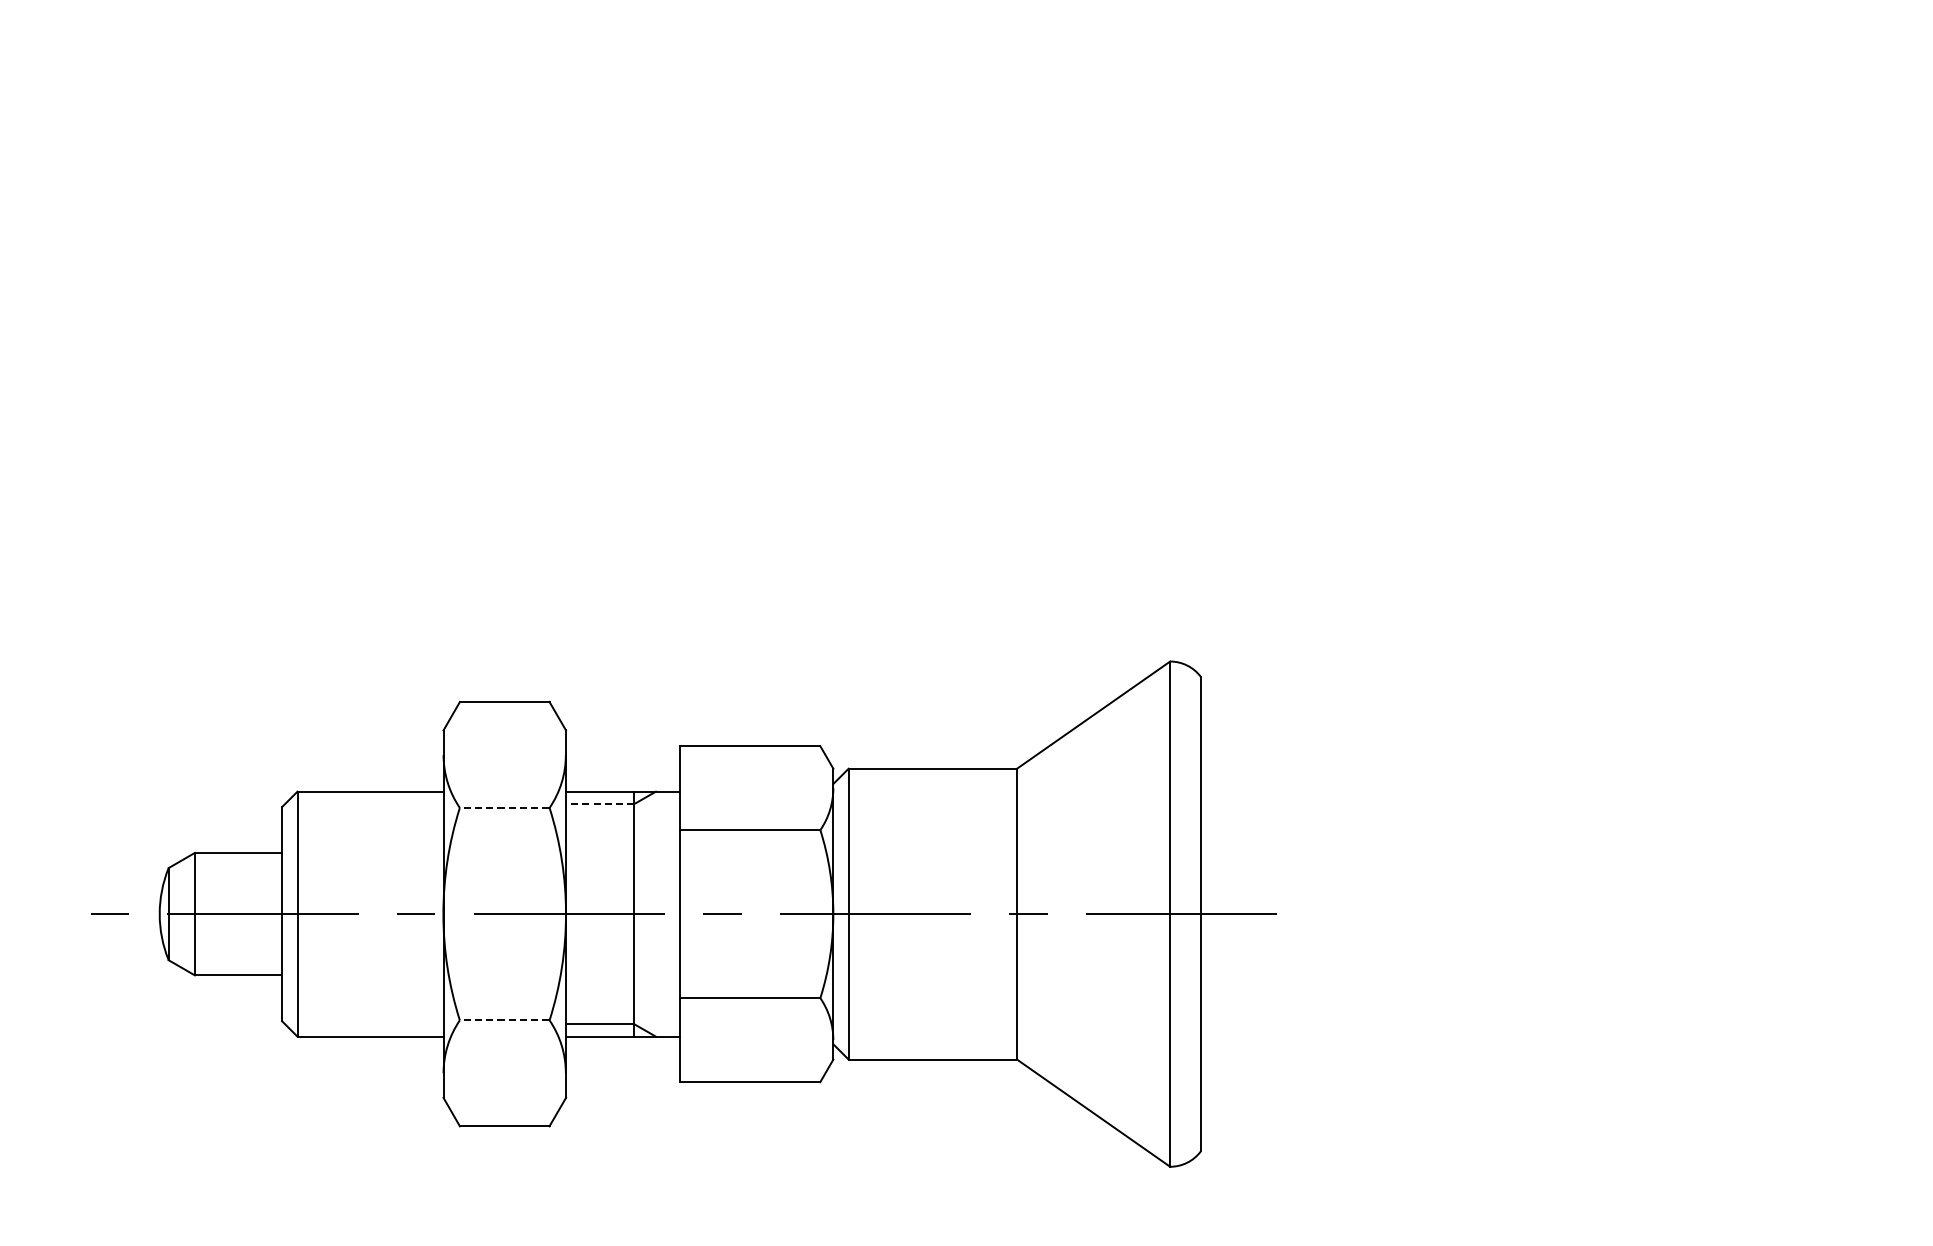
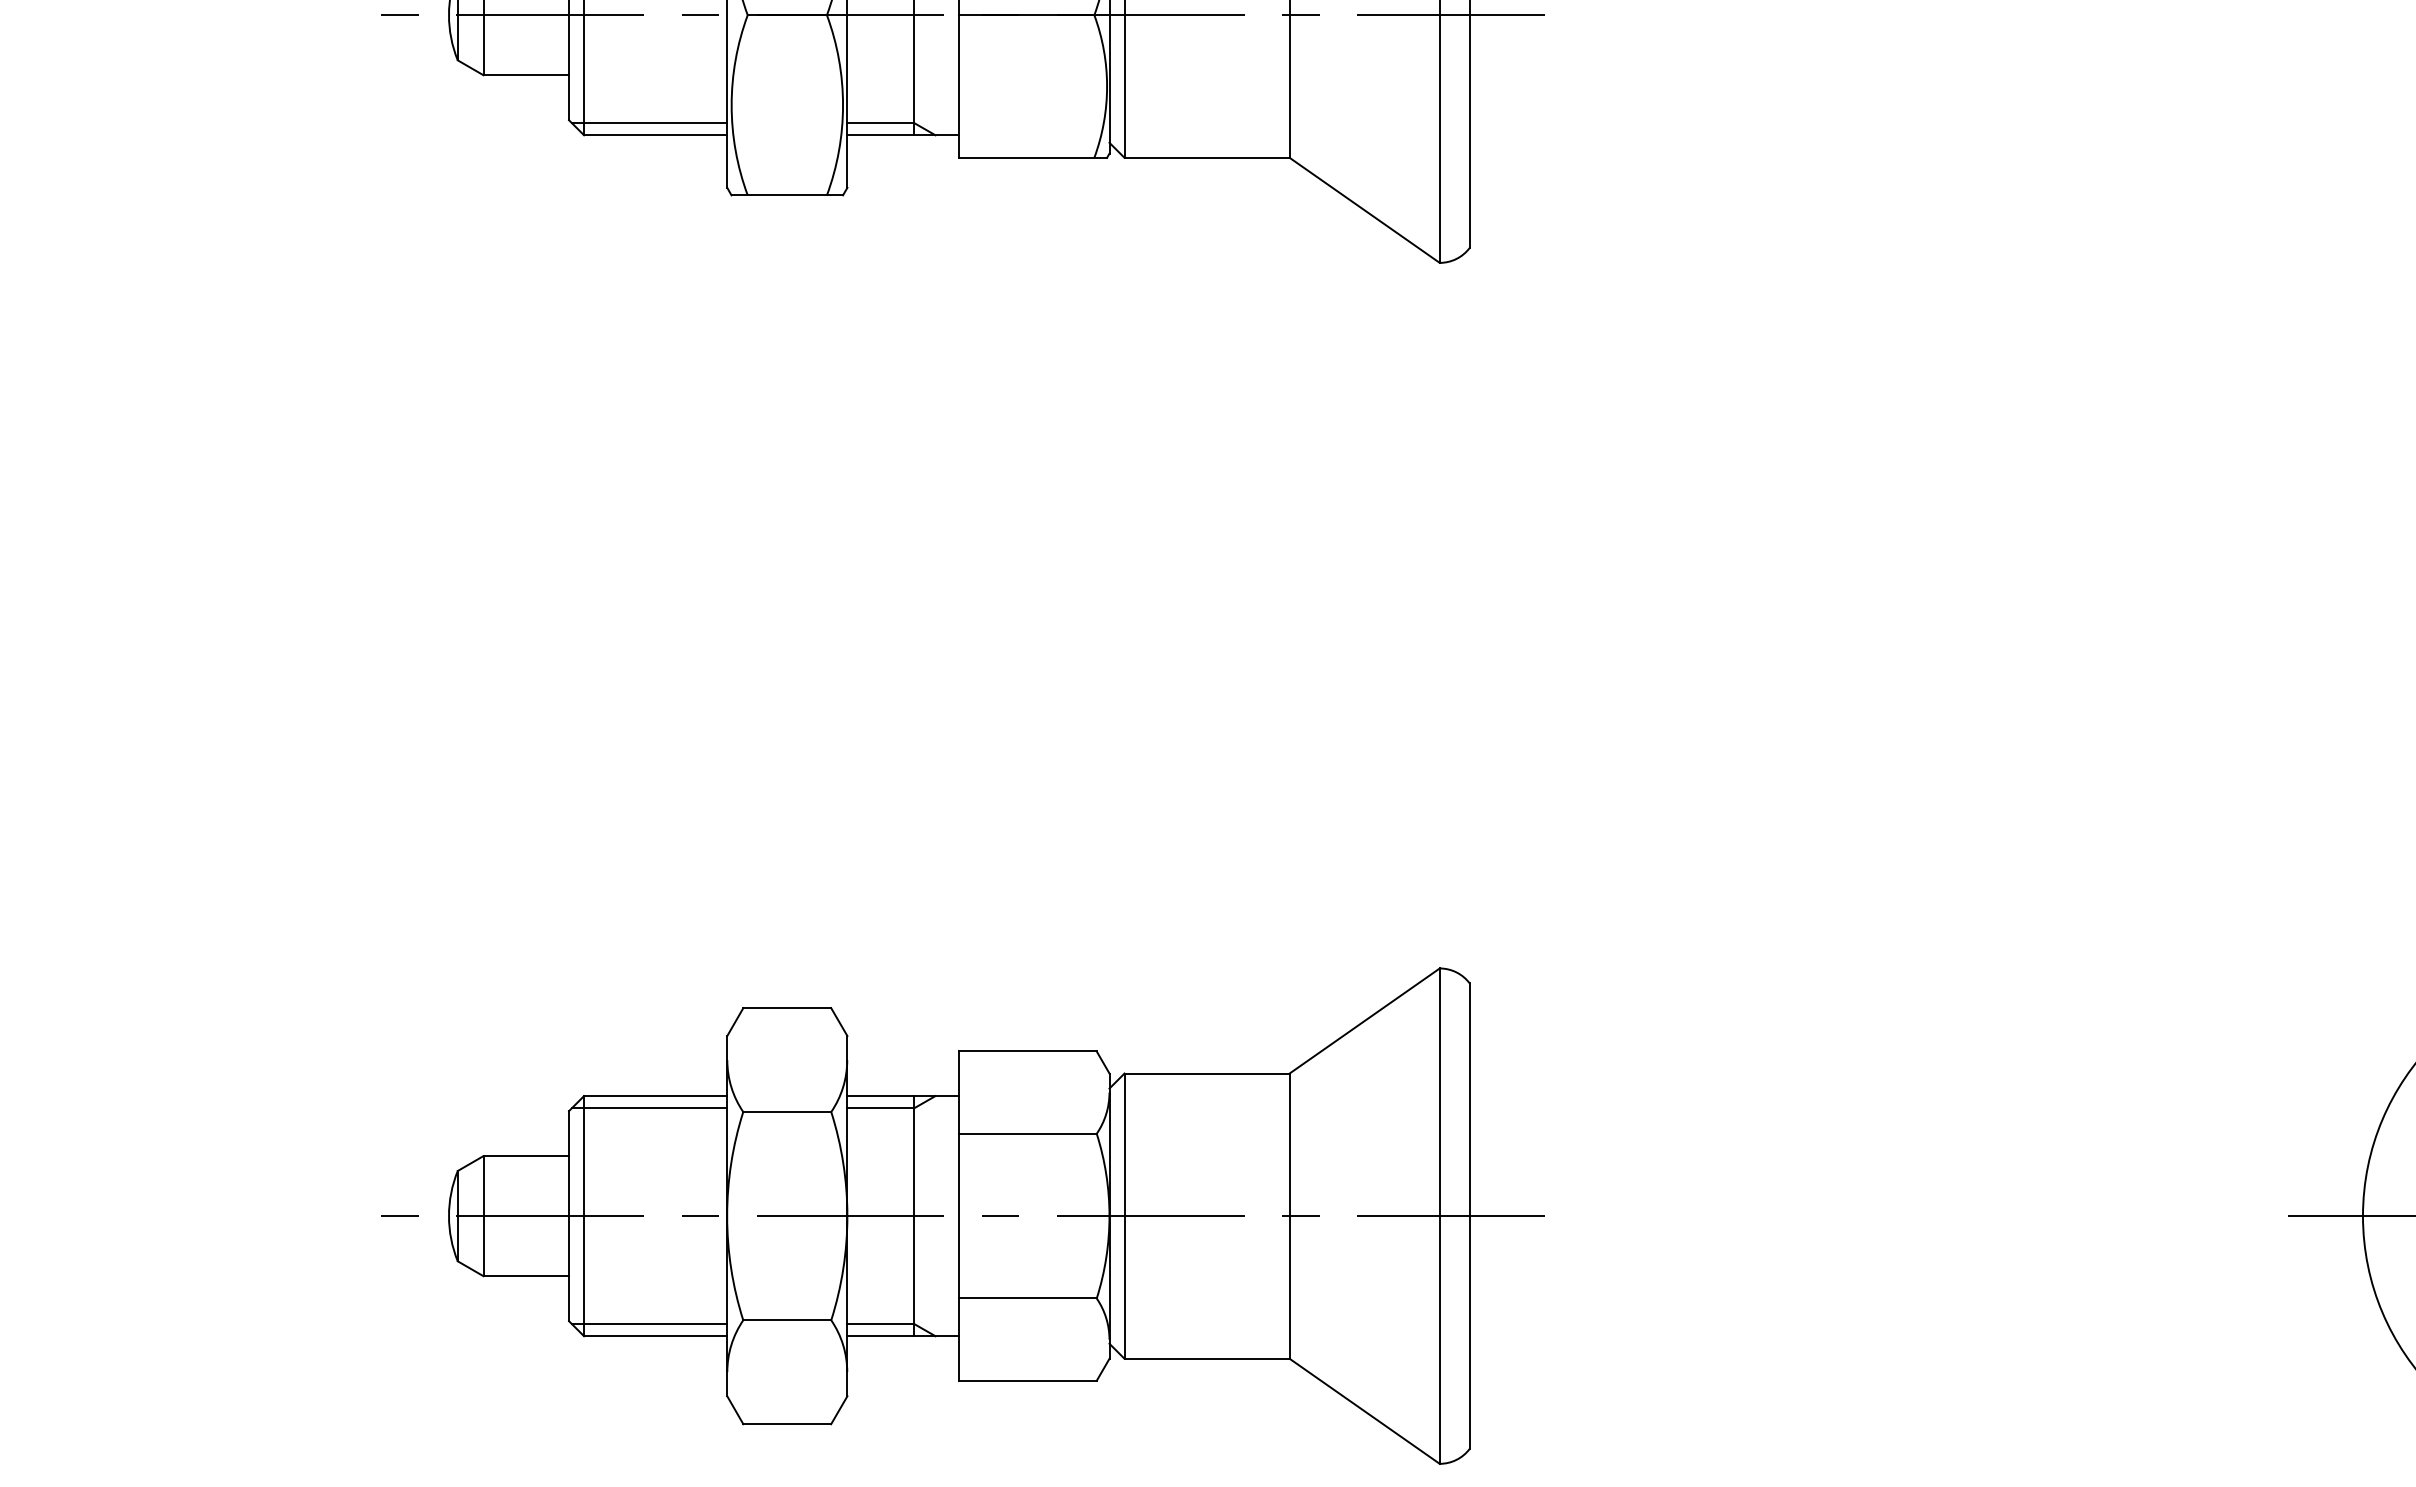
line: (364, 804) -> (649, 1108), added
line: (599, 804) -> (880, 1108), dashed -> solid
line: (504, 808) -> (787, 1112), dashed -> solid
line: (504, 1020) -> (787, 1320), dashed -> solid
line: (364, 1024) -> (649, 1324), added

